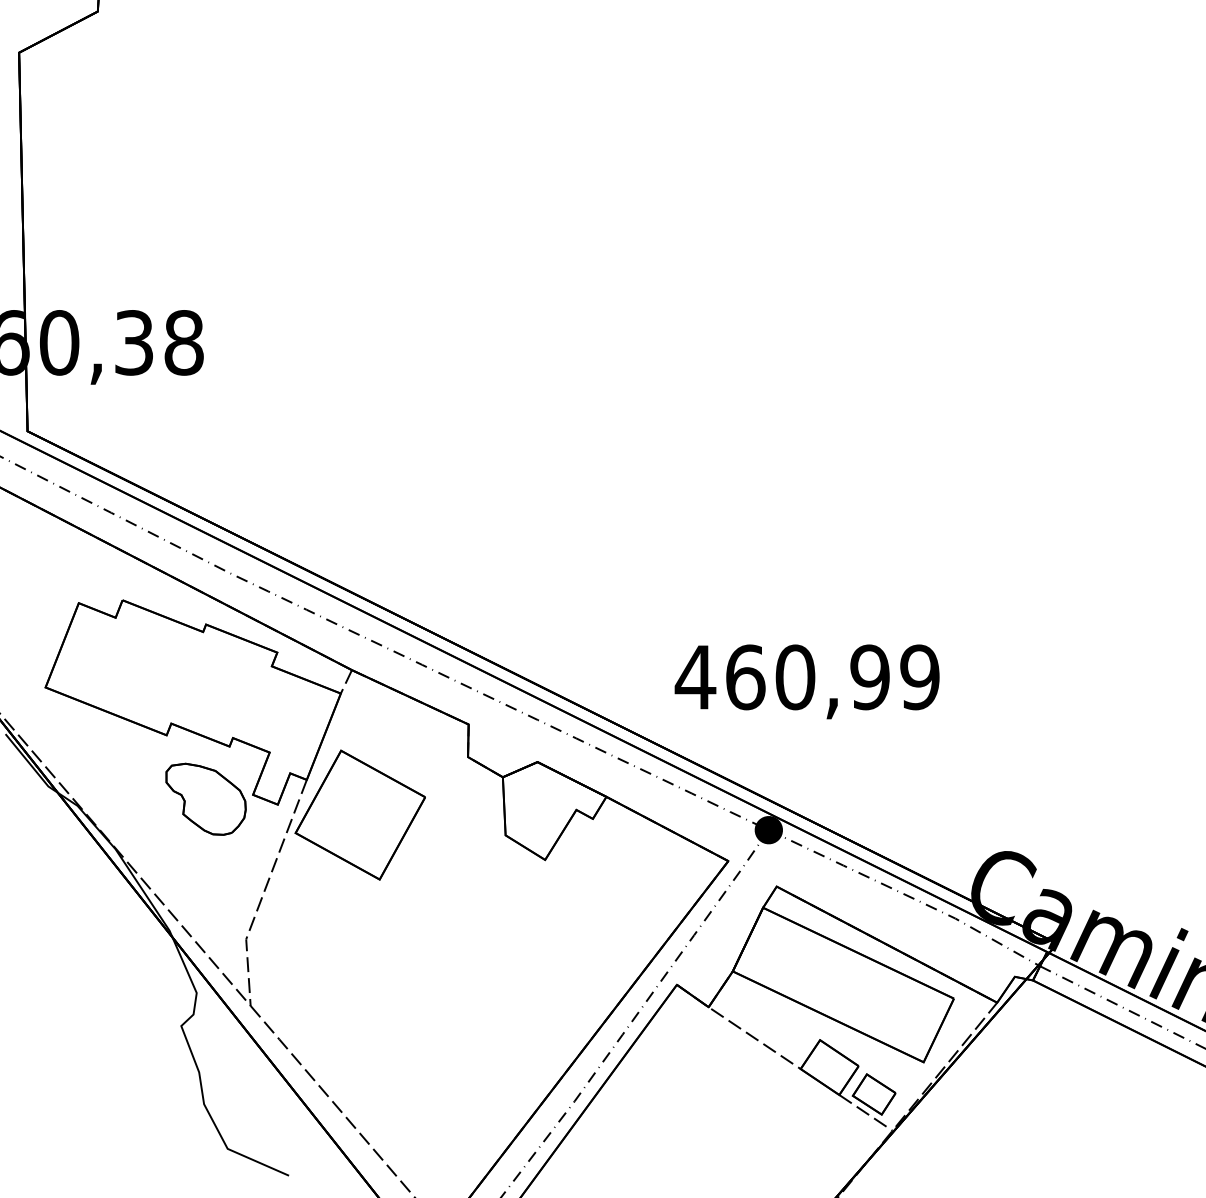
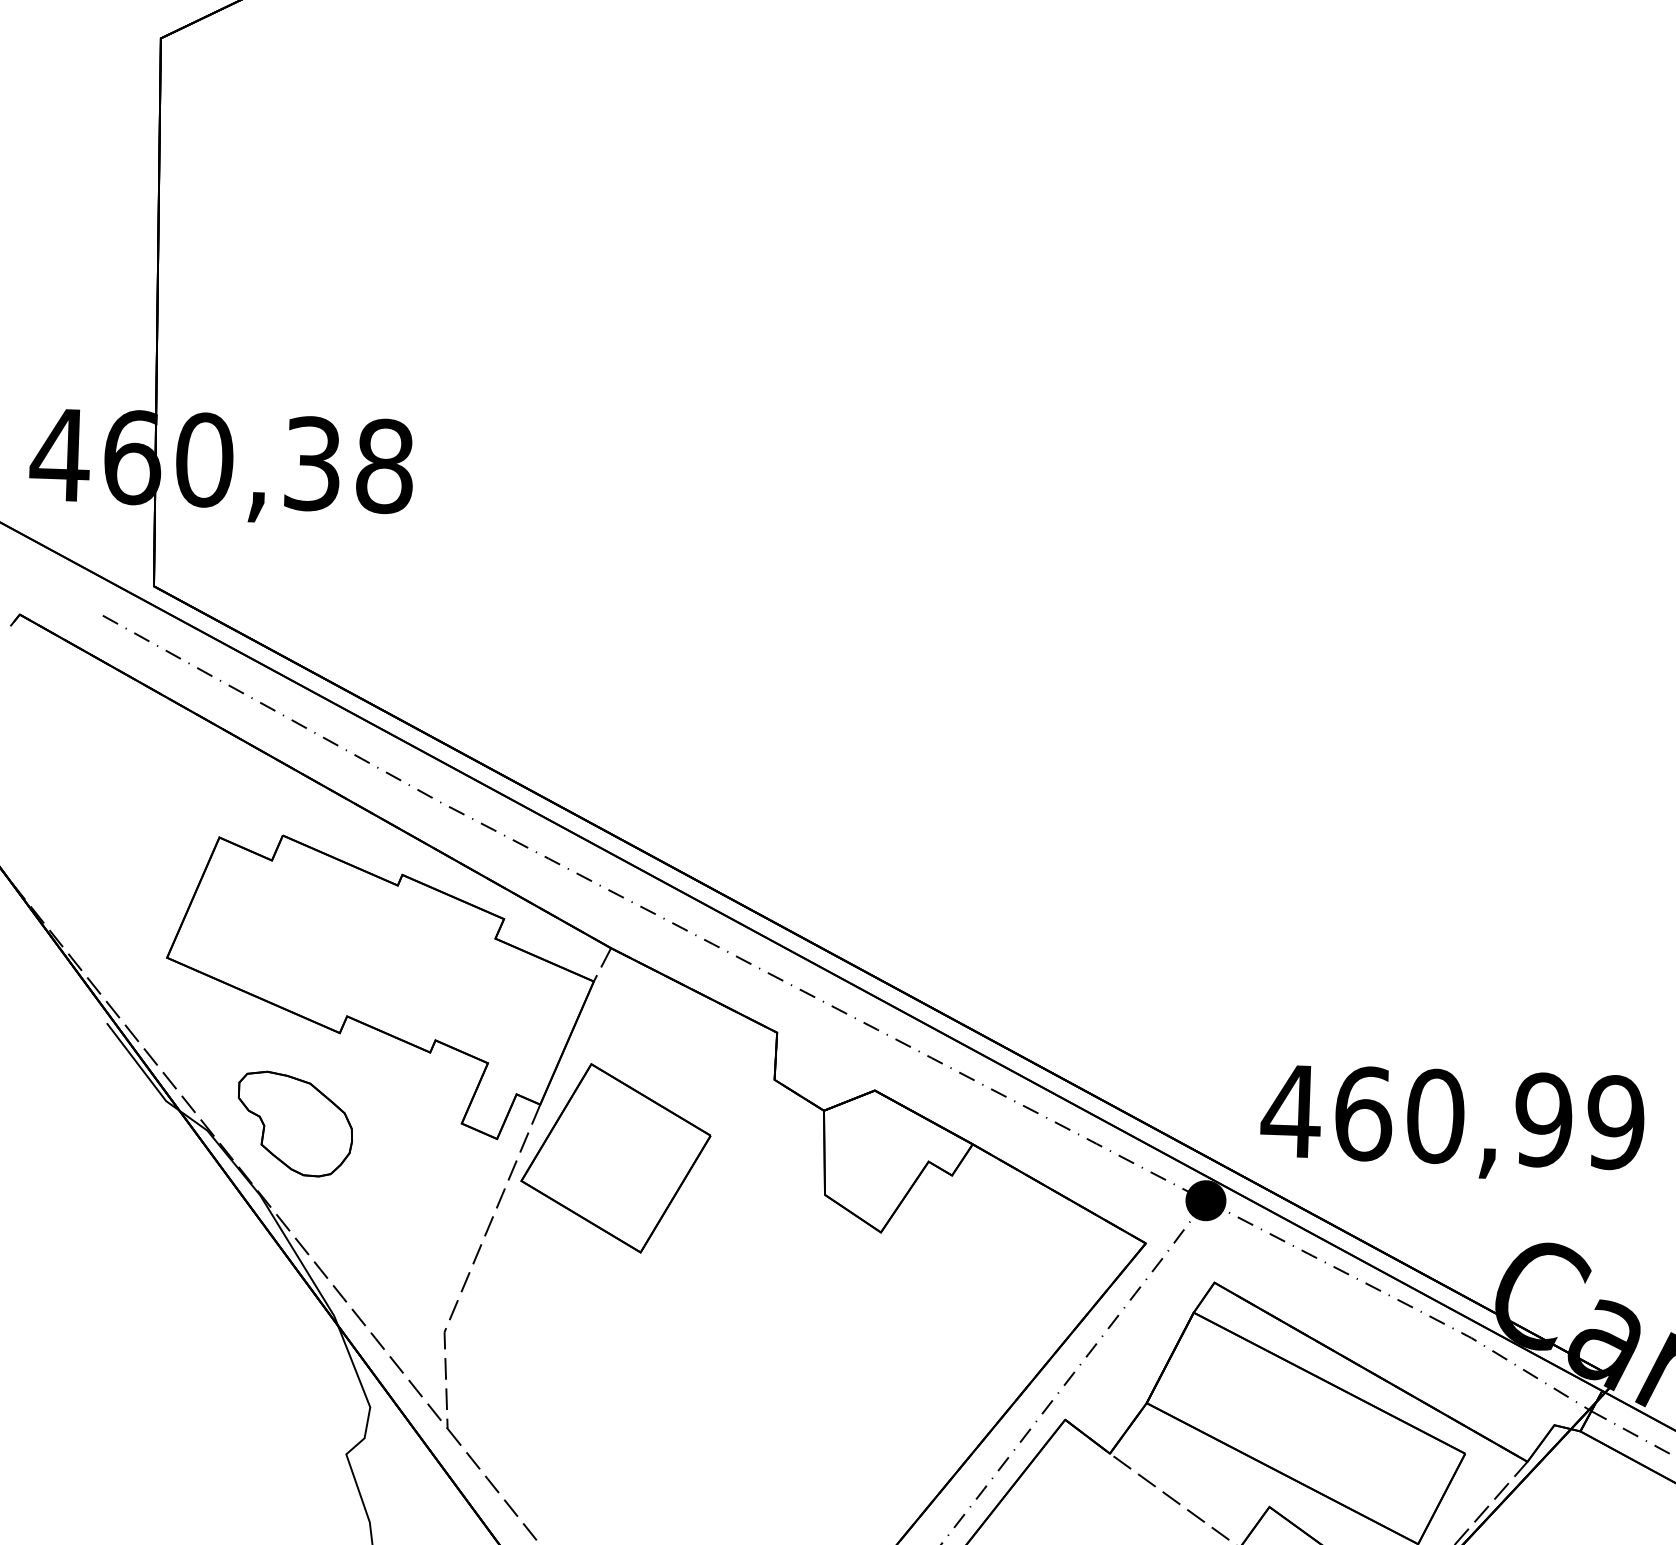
text: (806, 681) -> (1451, 1122), moved
part: (205, 798) -> (294, 1122), moved

